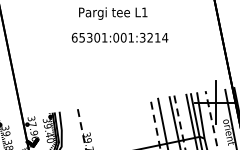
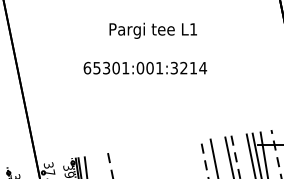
text: (119, 37) -> (144, 67), moved

